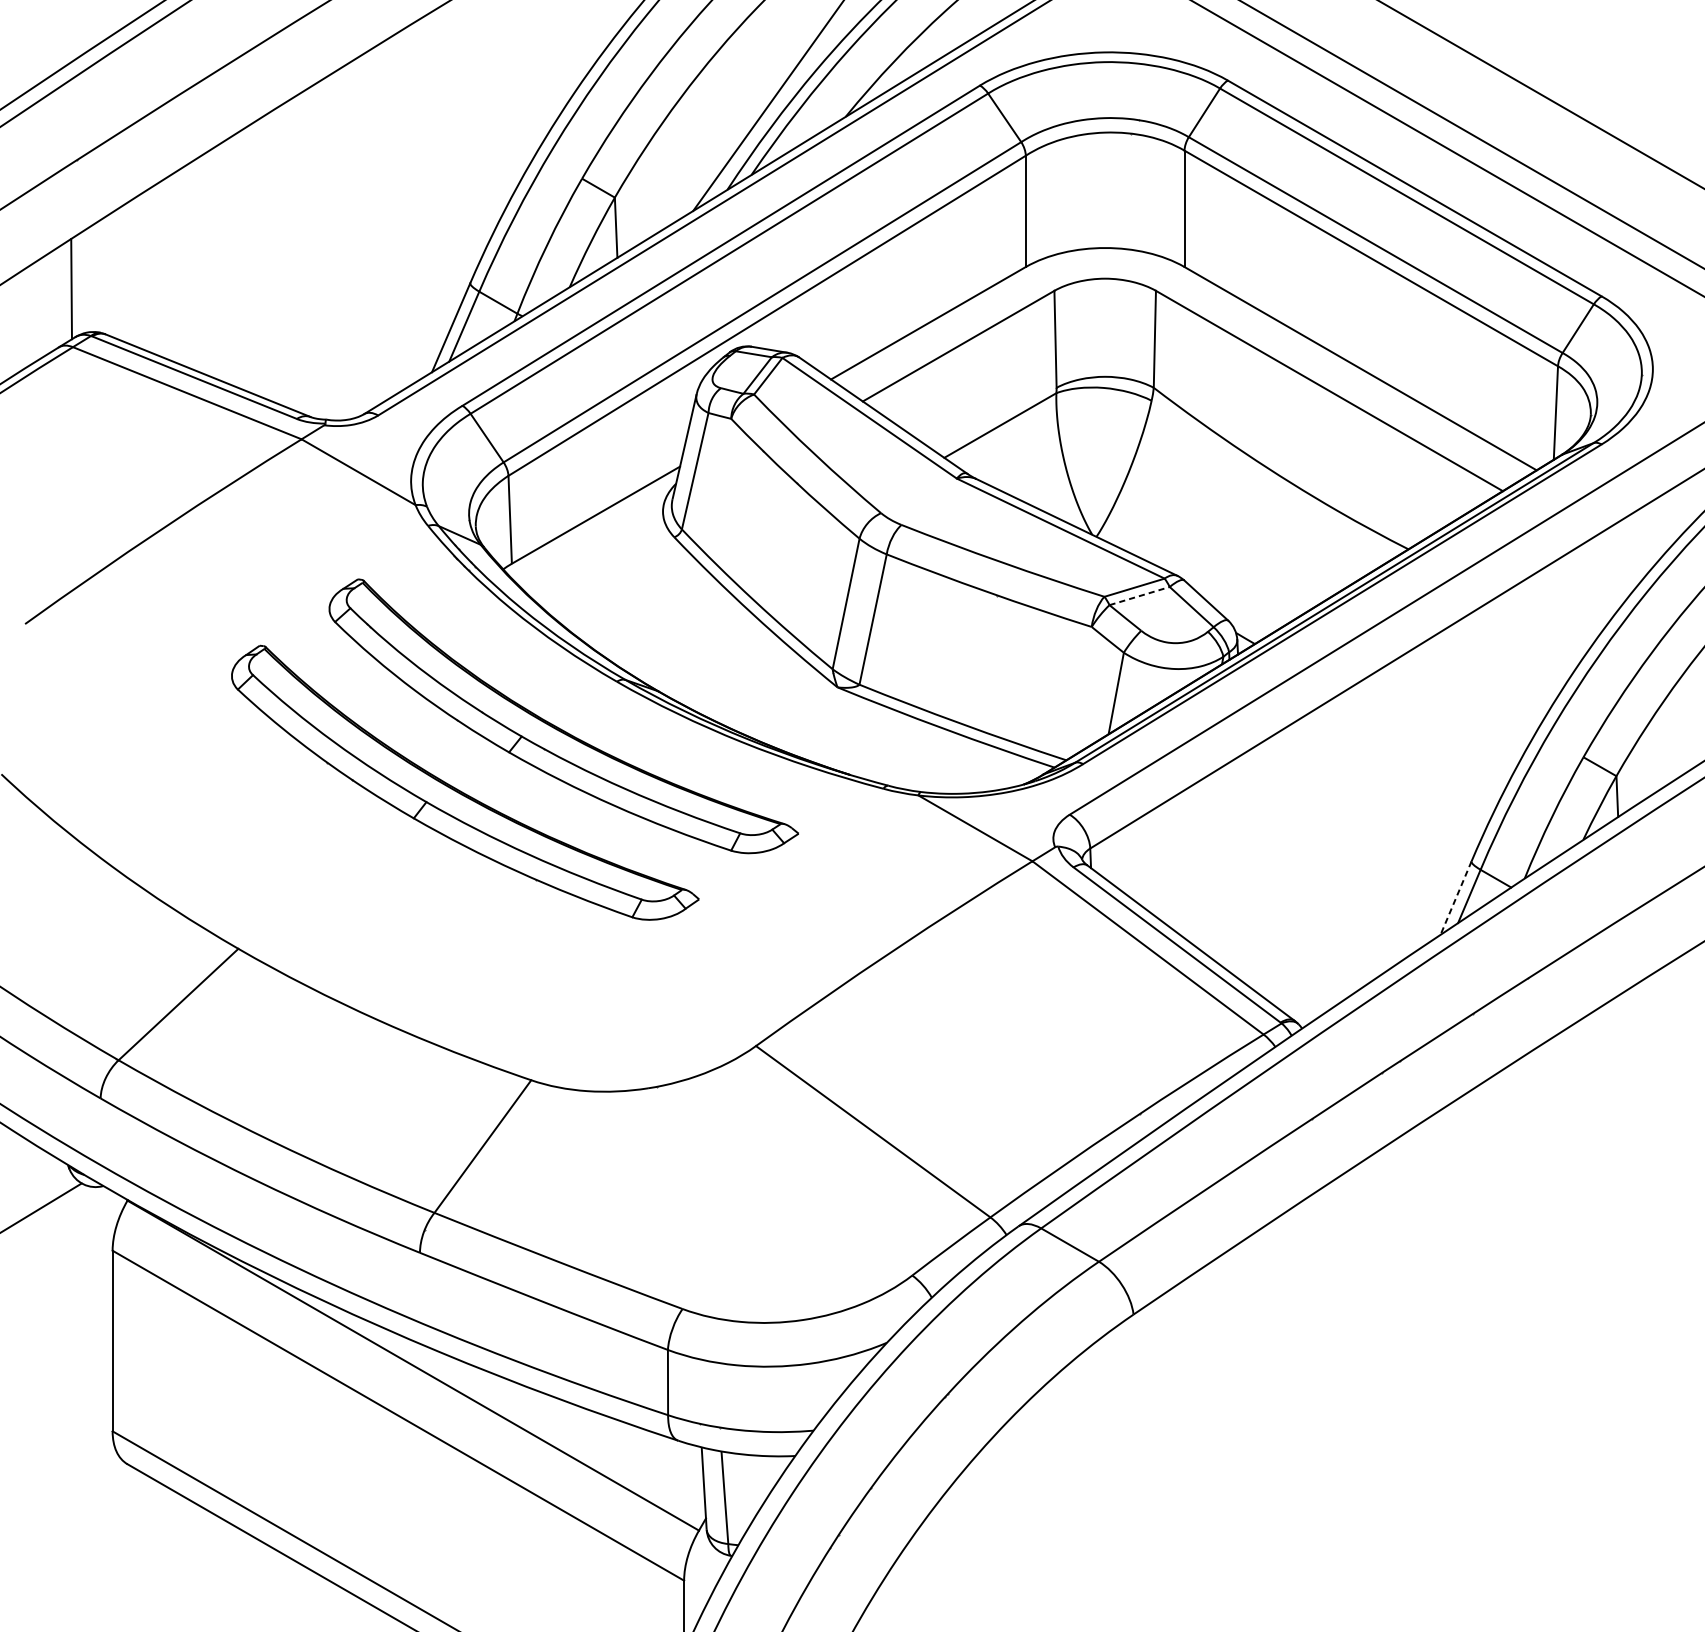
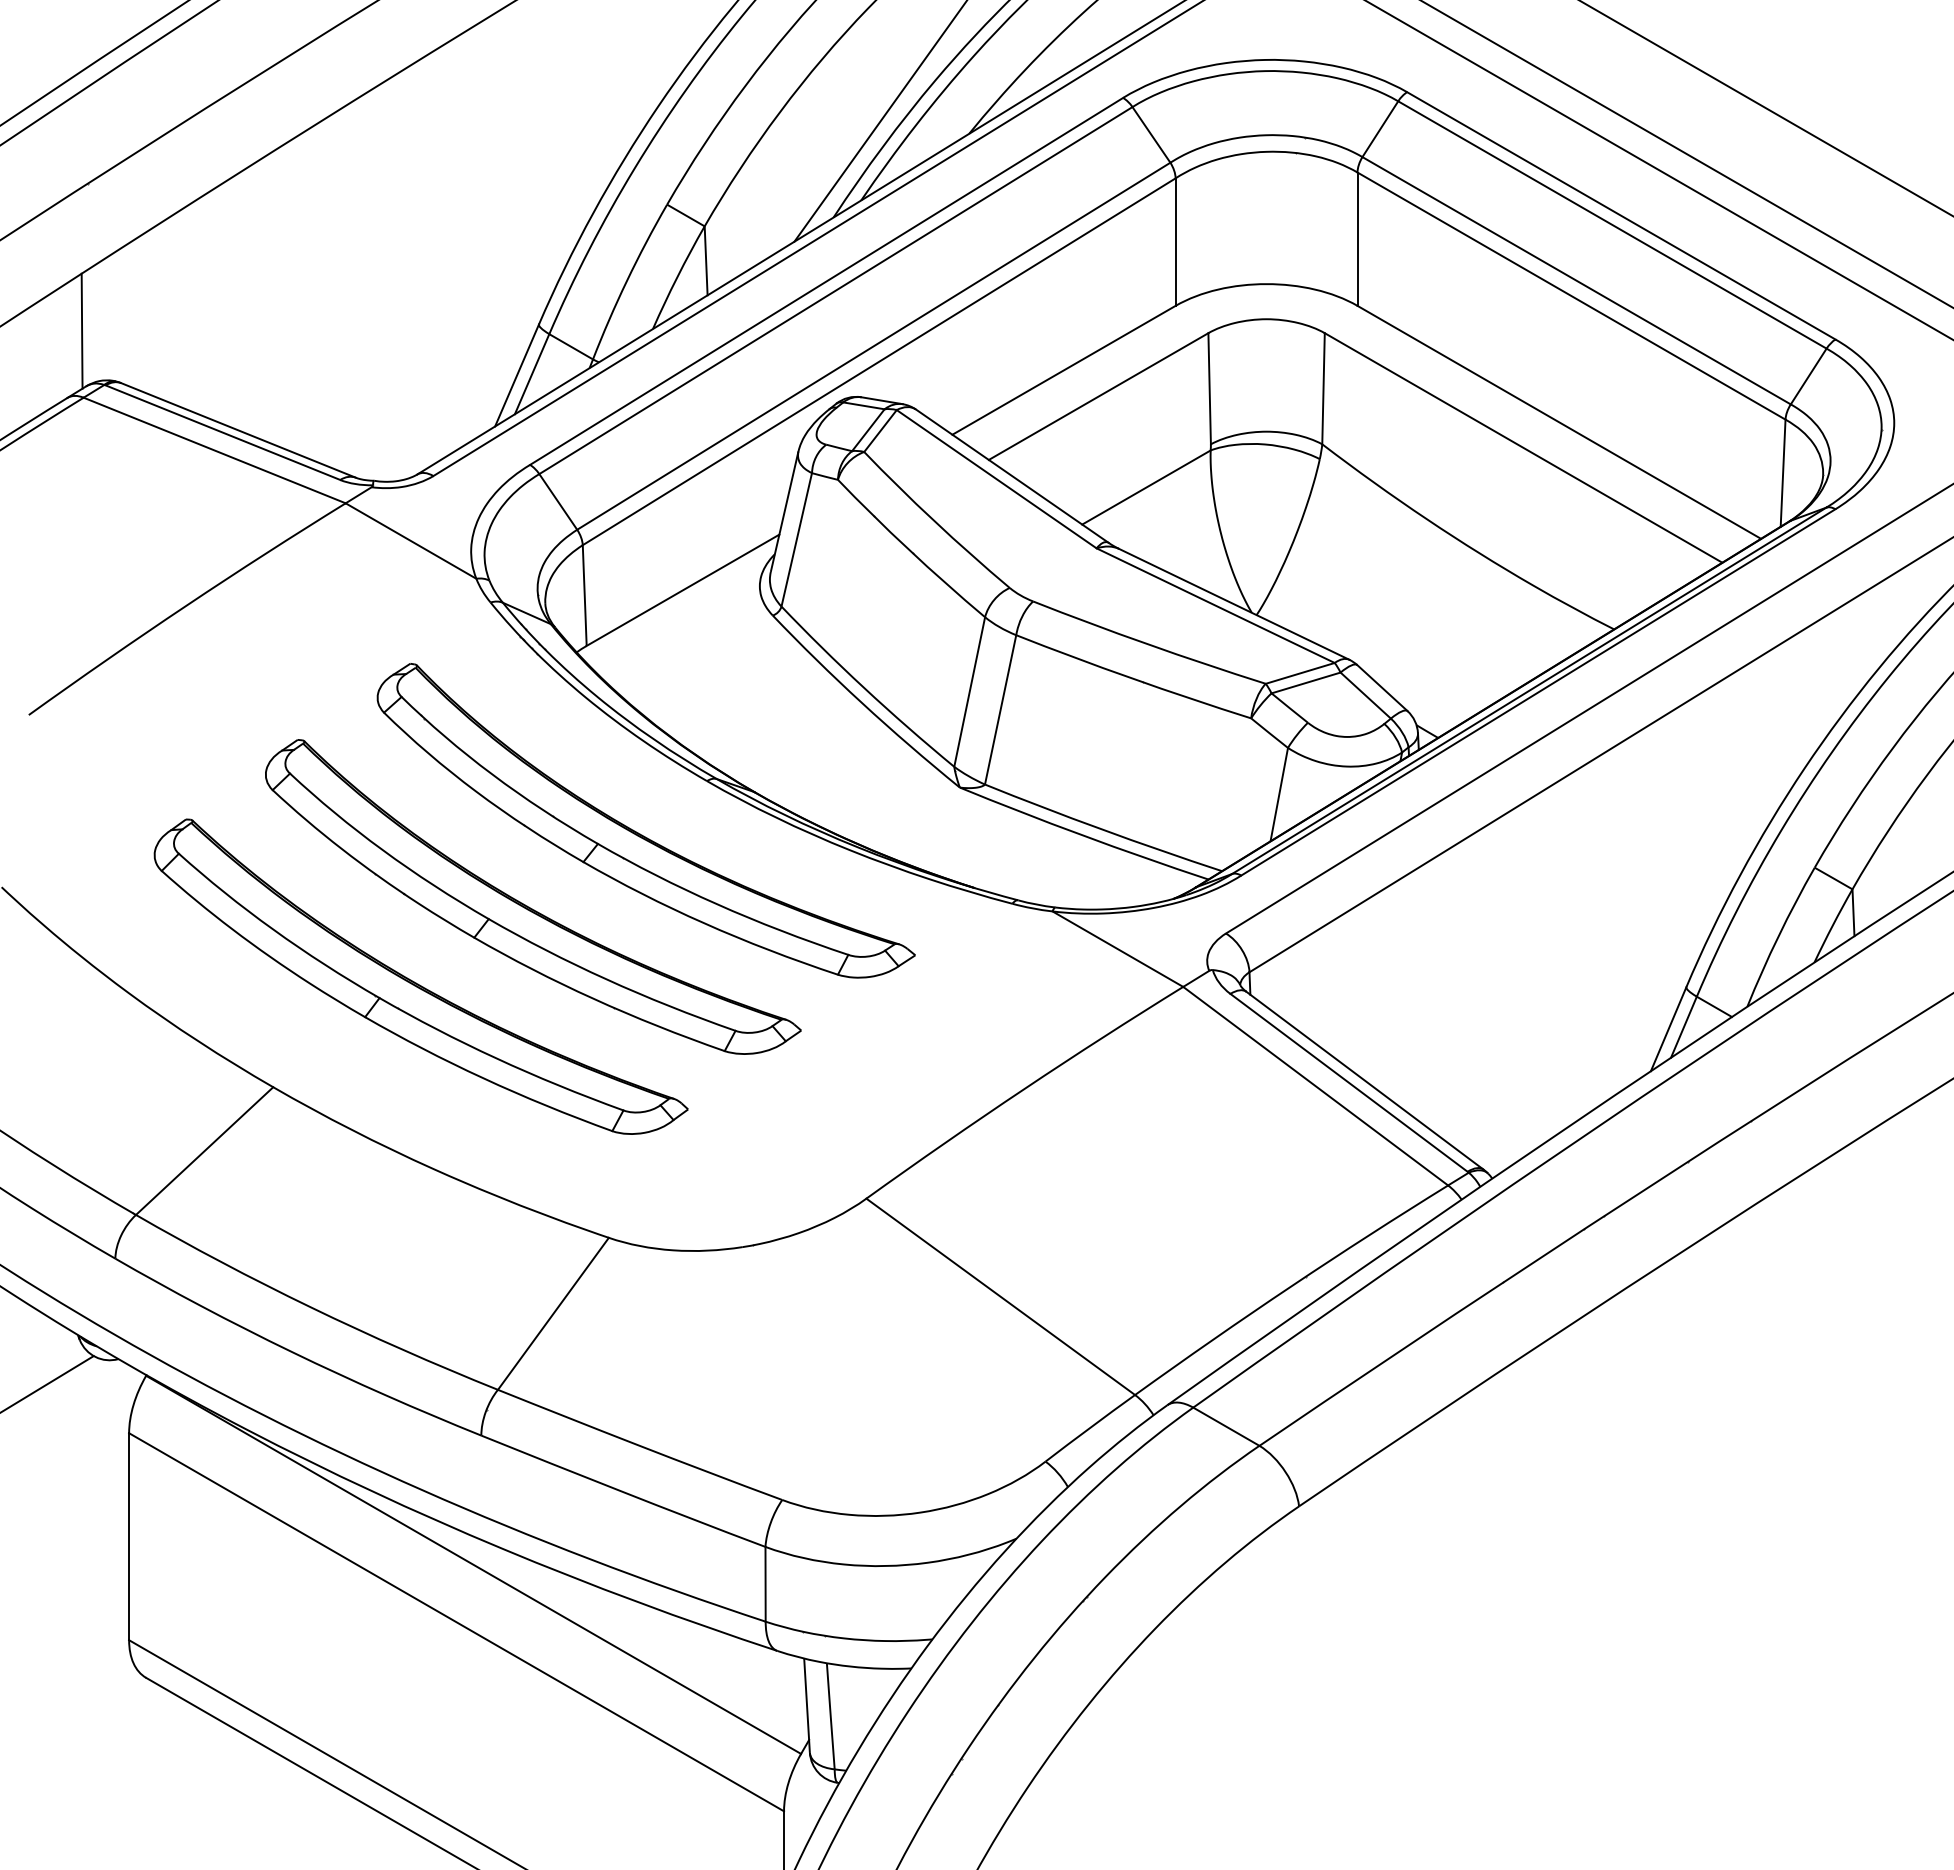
line: (1140, 595) -> (1306, 682), dashed -> solid
part: (363, 857) -> (416, 982), added
line: (1455, 898) -> (1668, 1029), dashed -> solid

